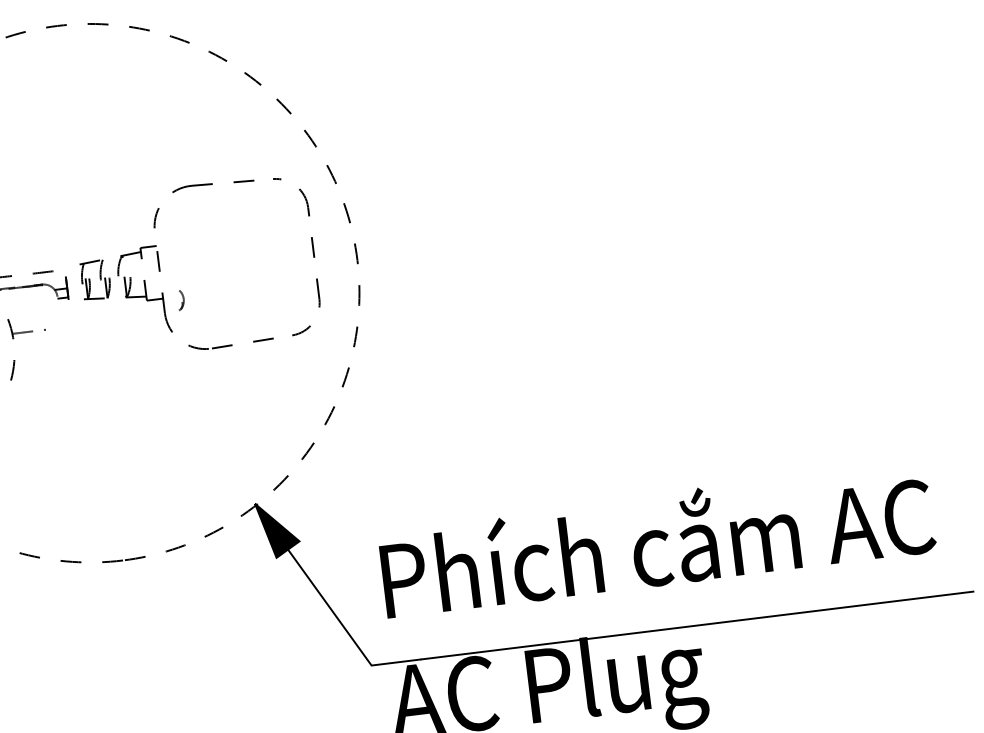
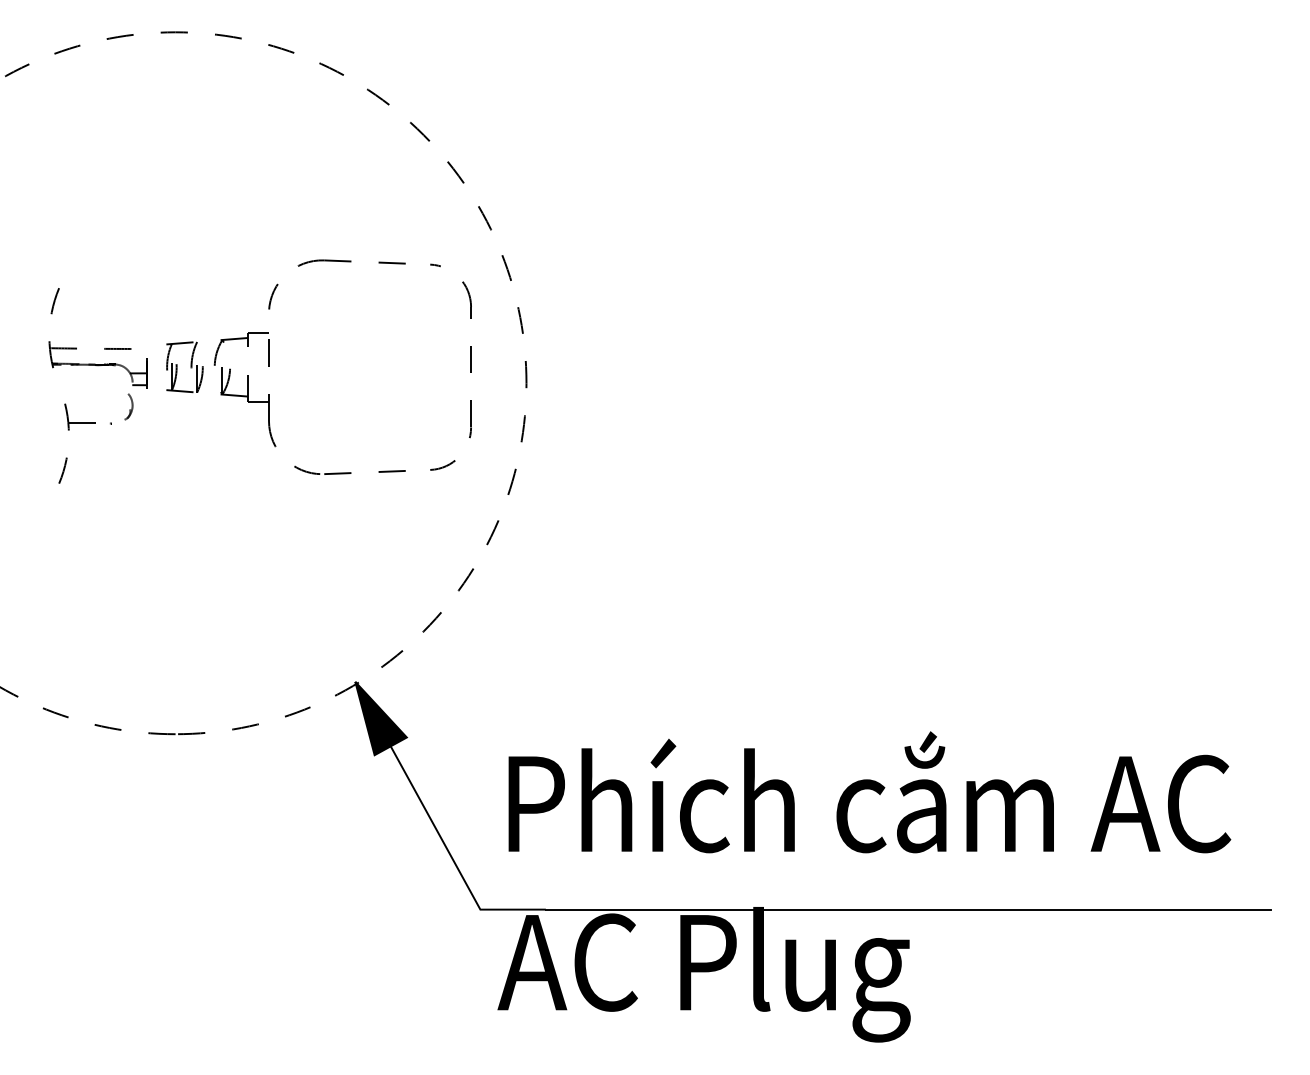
part: (180, 300) -> (128, 406), moved

